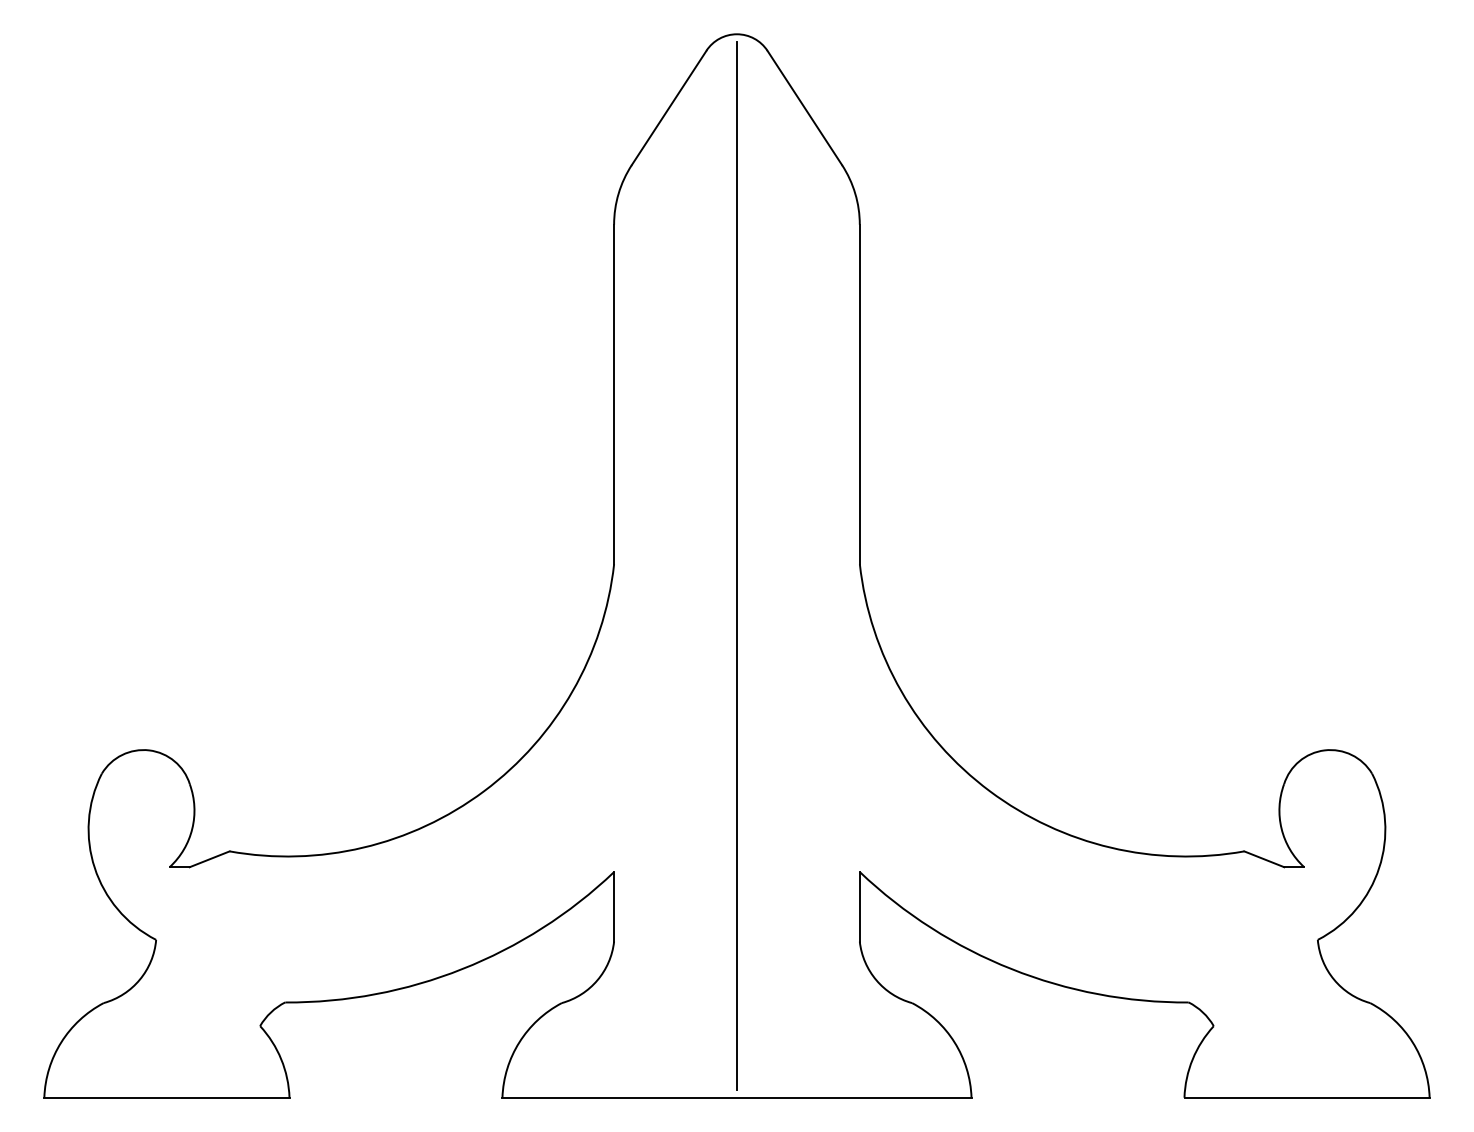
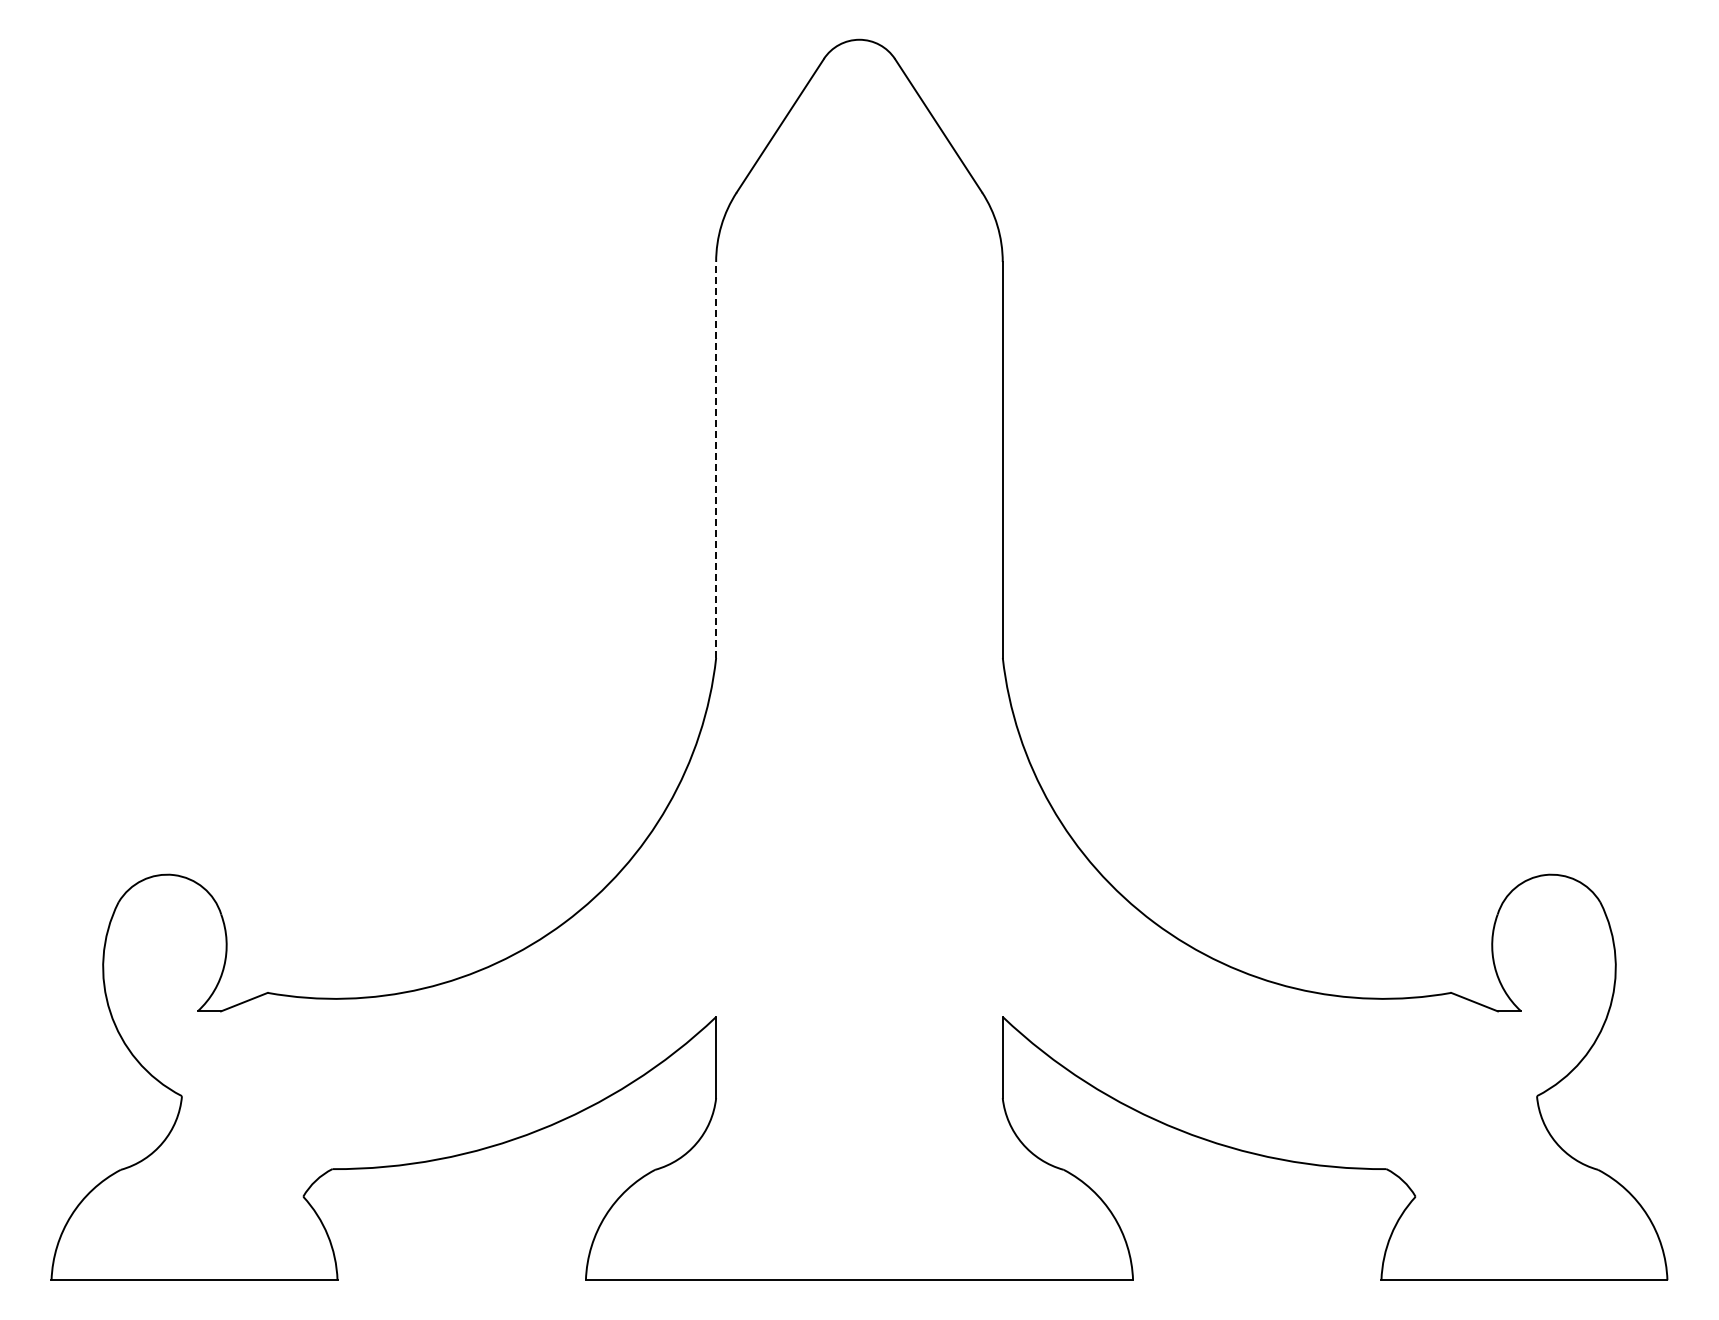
line: (614, 394) -> (716, 460), solid -> dashed
line: (737, 565) -> (859, 659), removed

